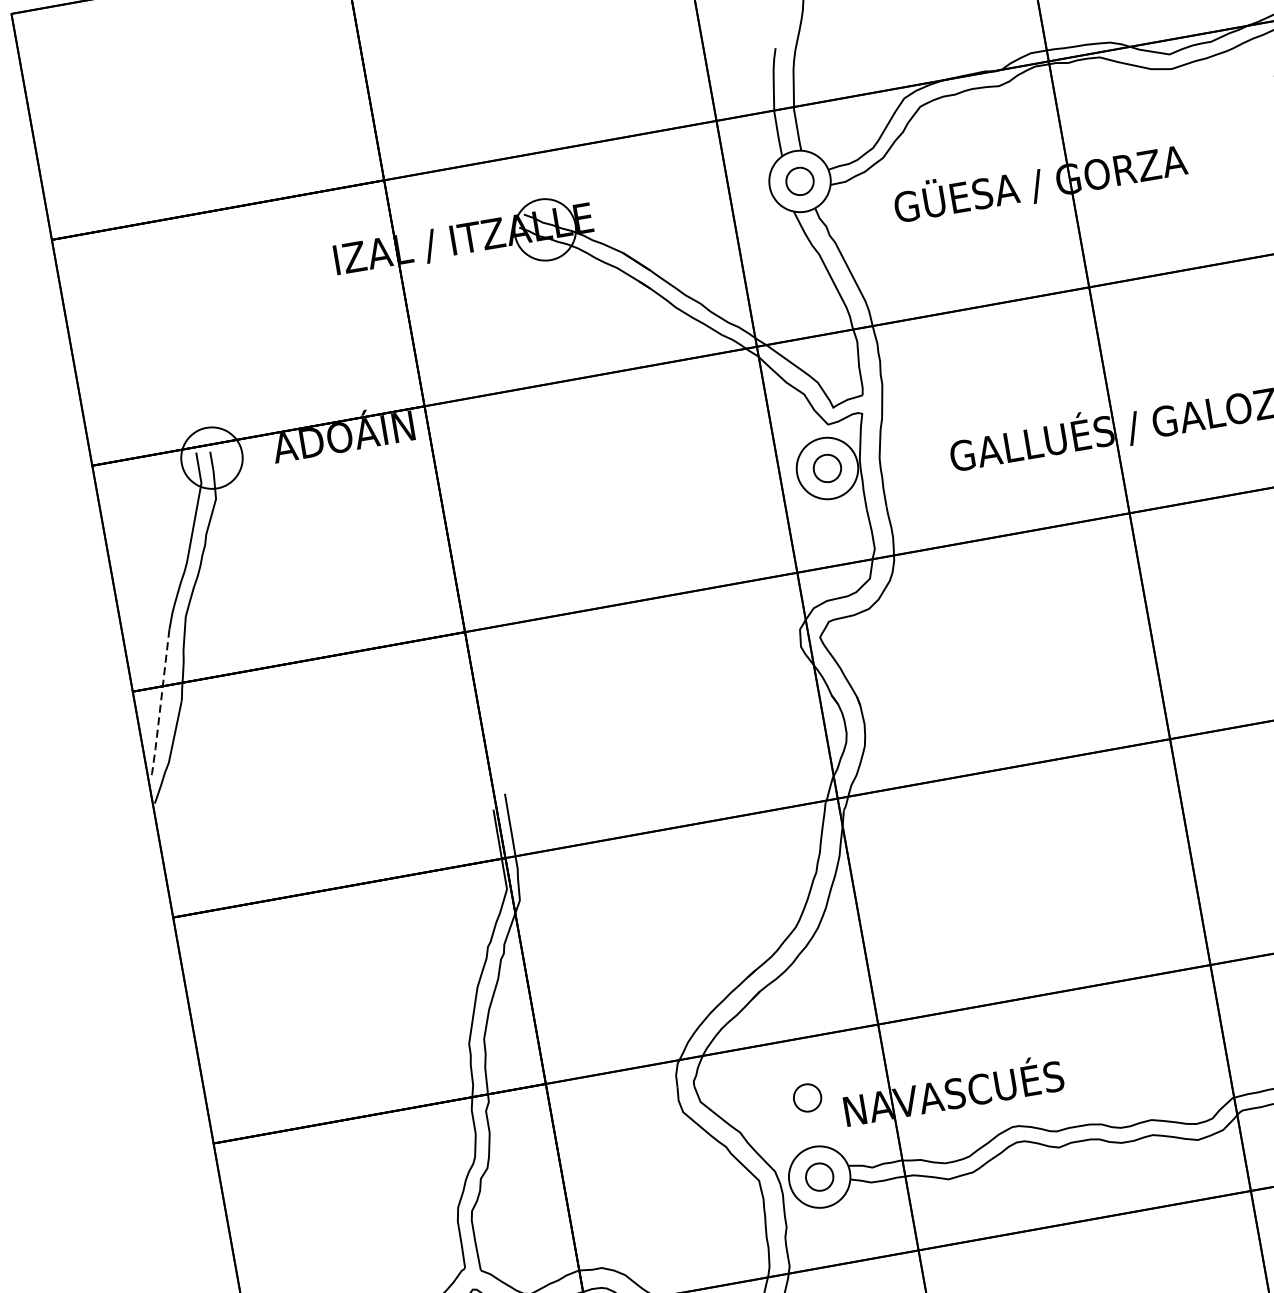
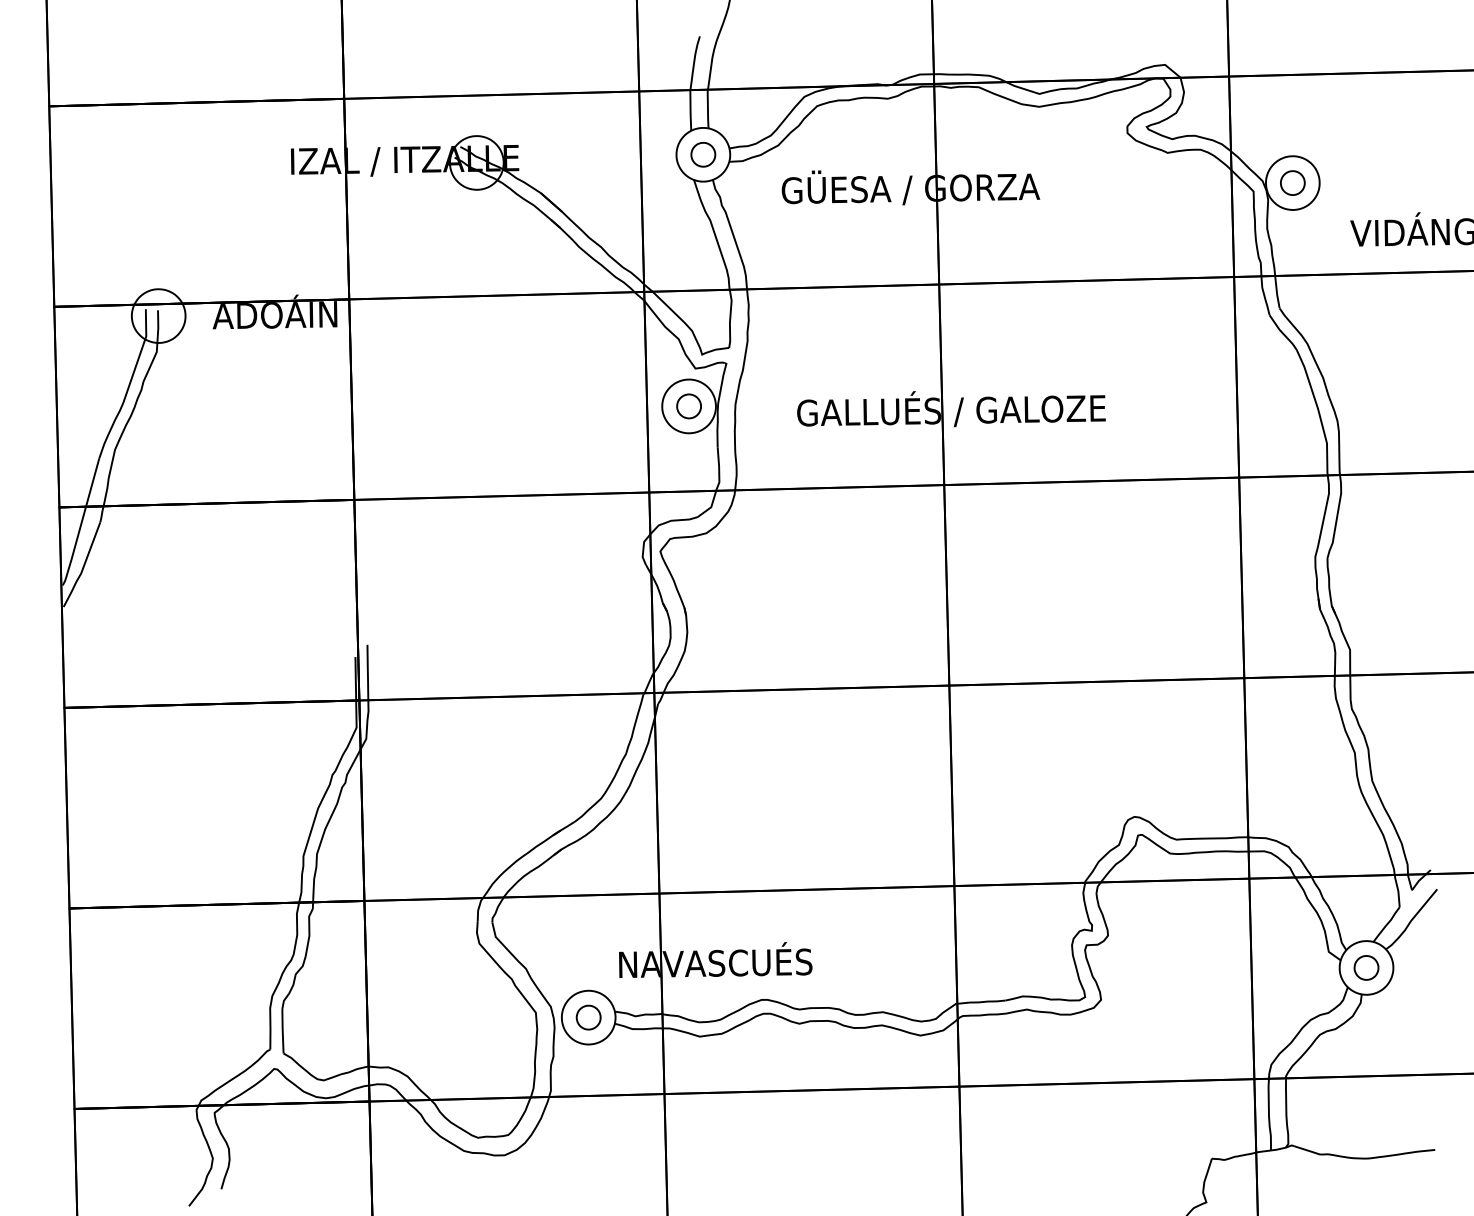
line: (160, 707) -> (81, 524), dashed -> solid
part: (807, 1097) -> (588, 947), removed

